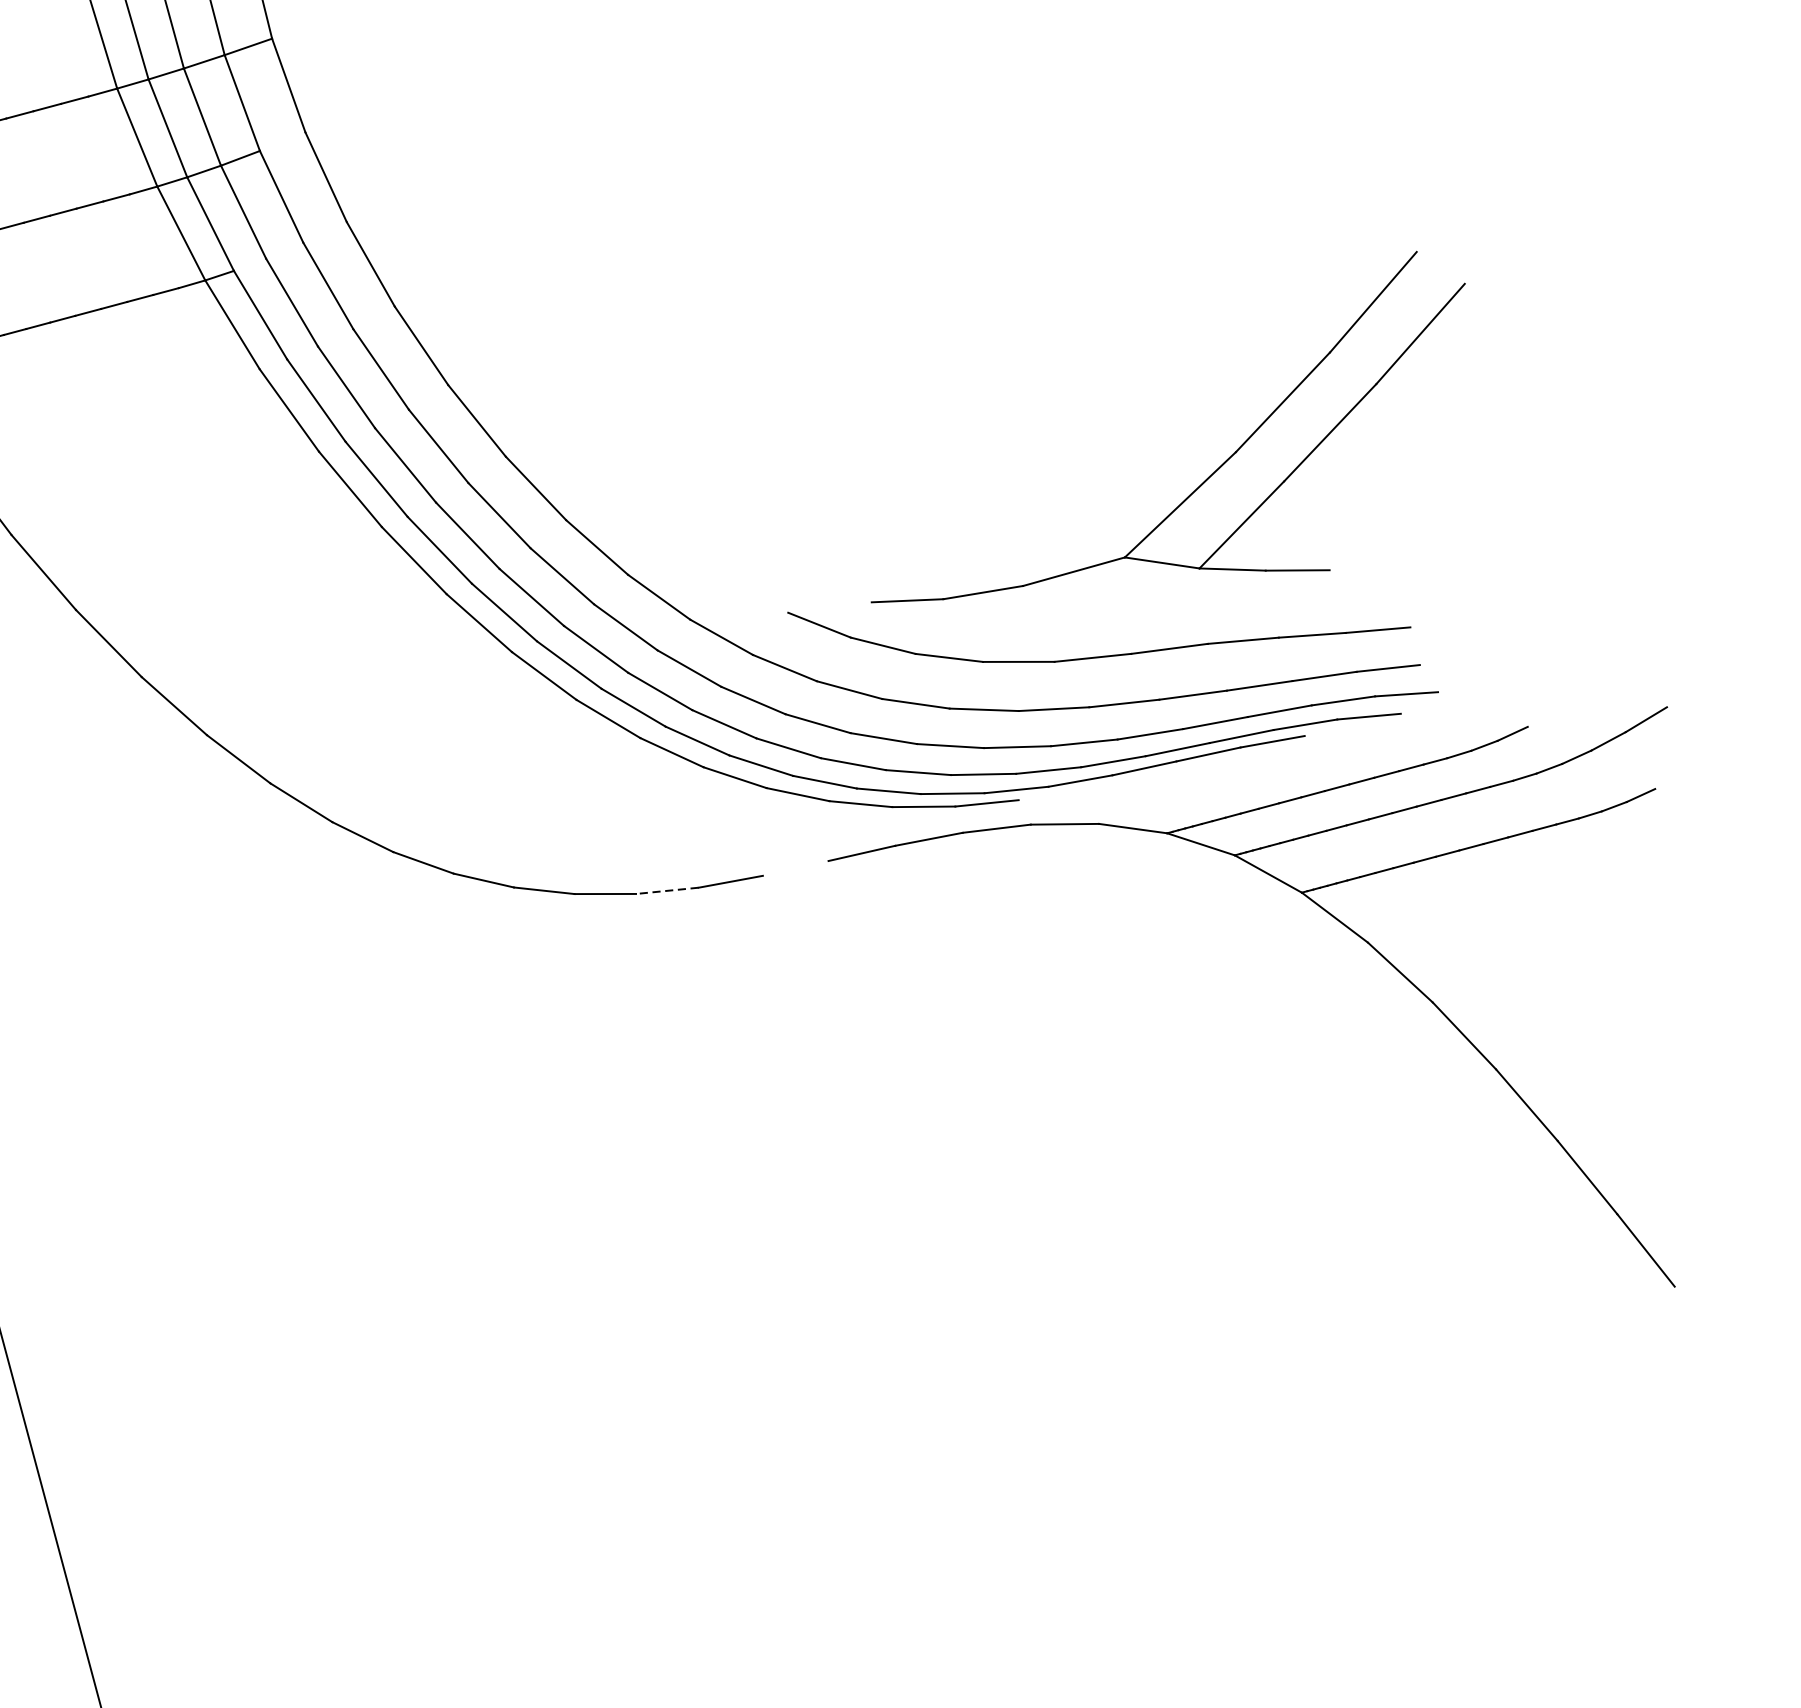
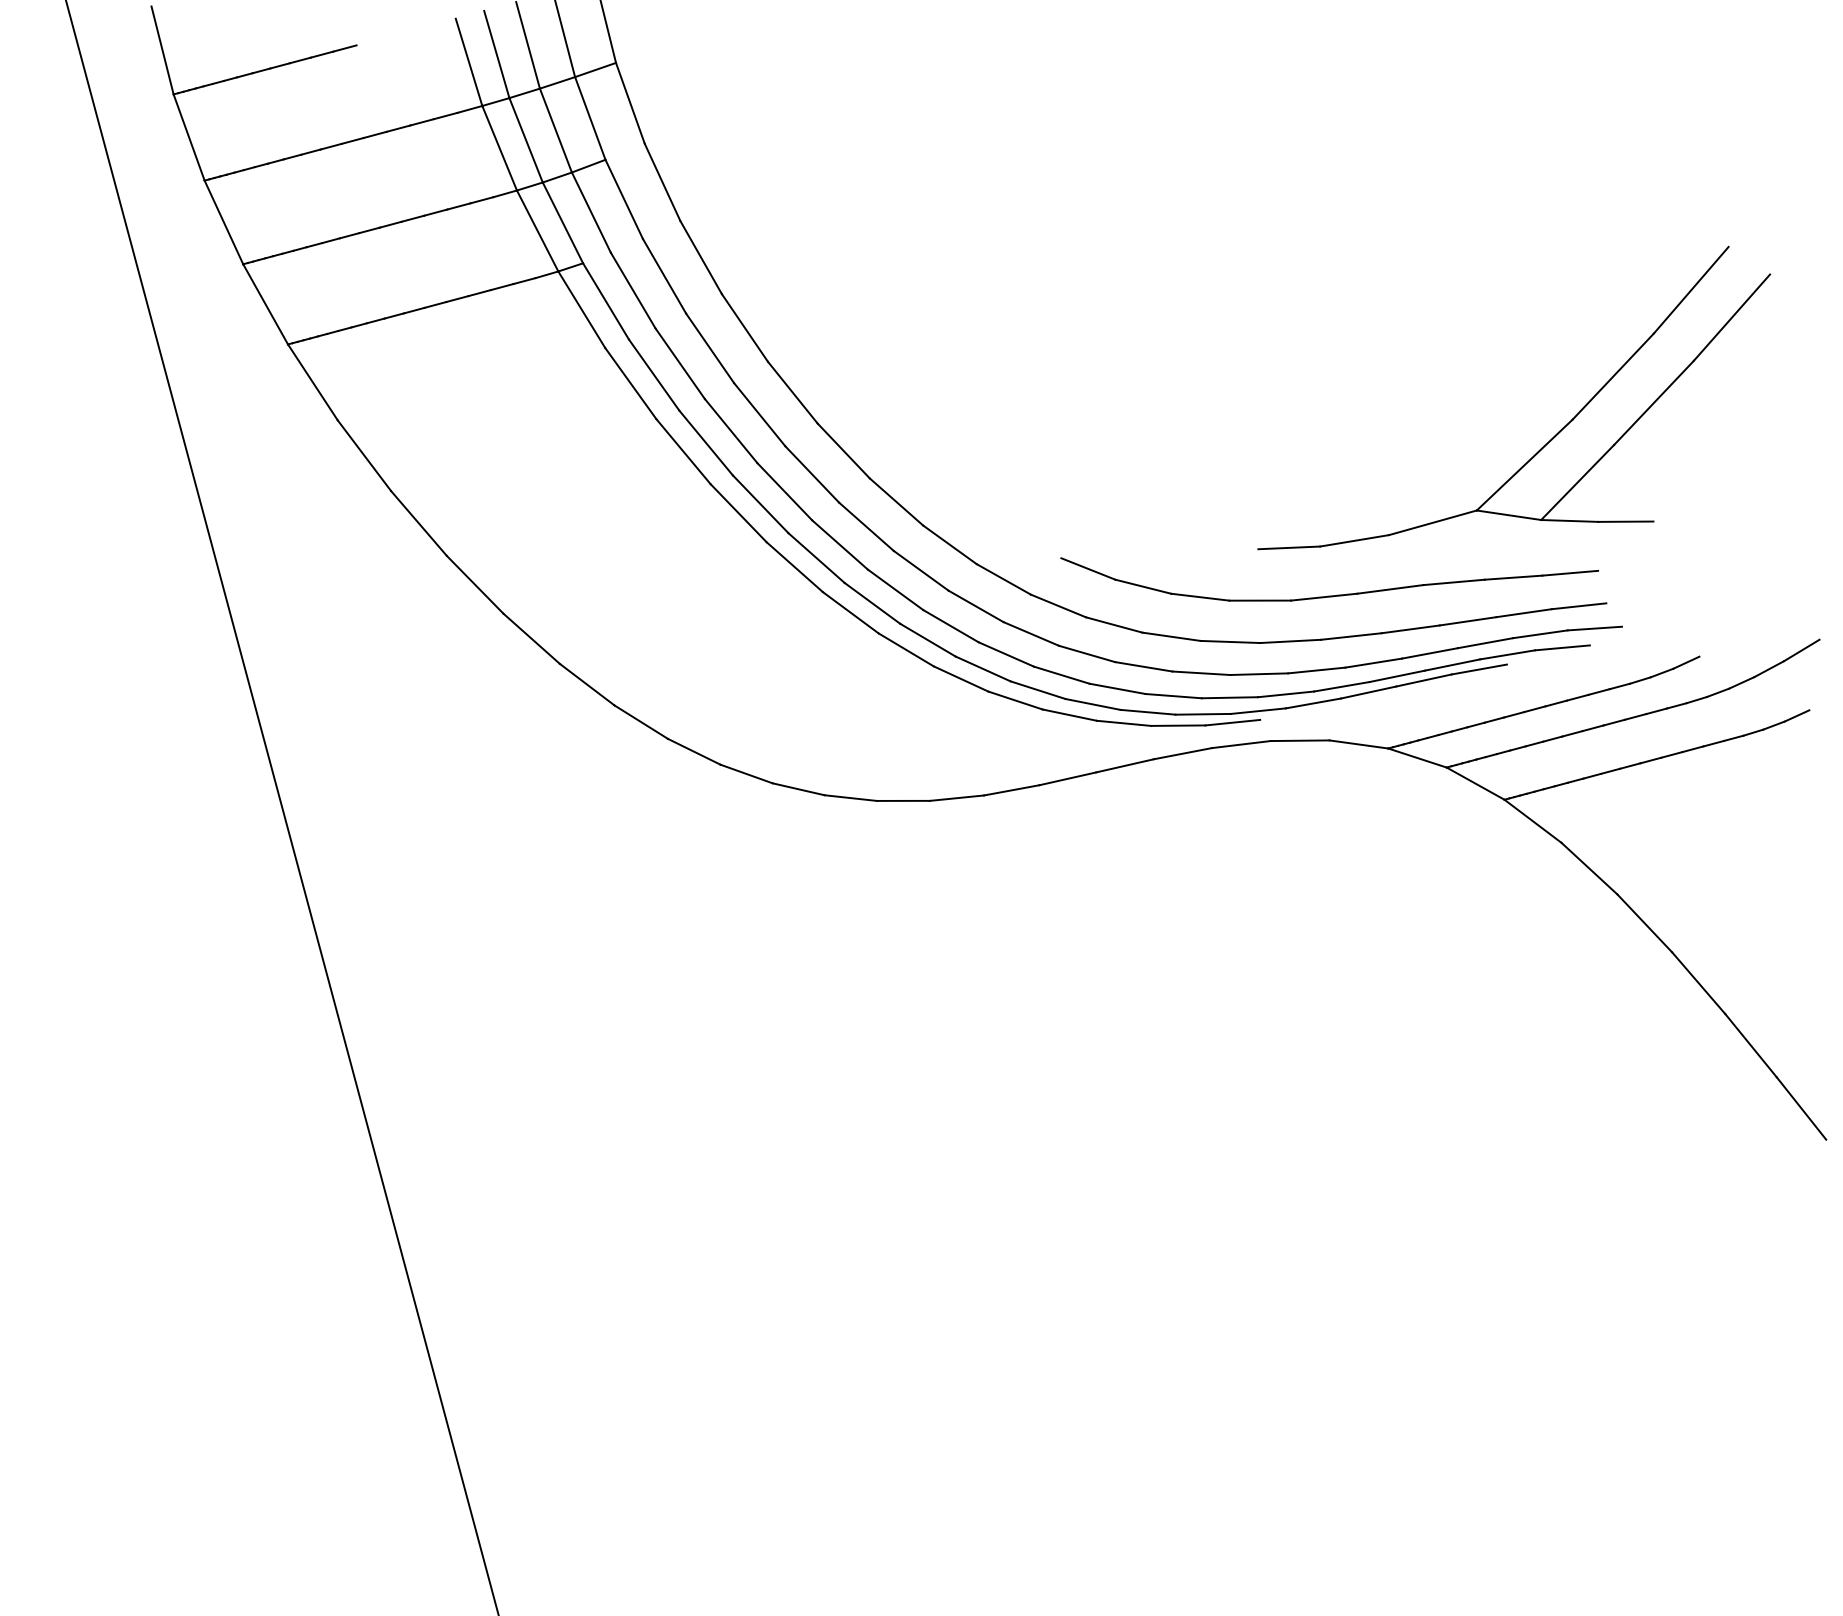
part: (1213, 471) -> (1553, 436), moved
line: (795, 868) -> (1067, 778), added
line: (666, 891) -> (956, 798), dashed -> solid

